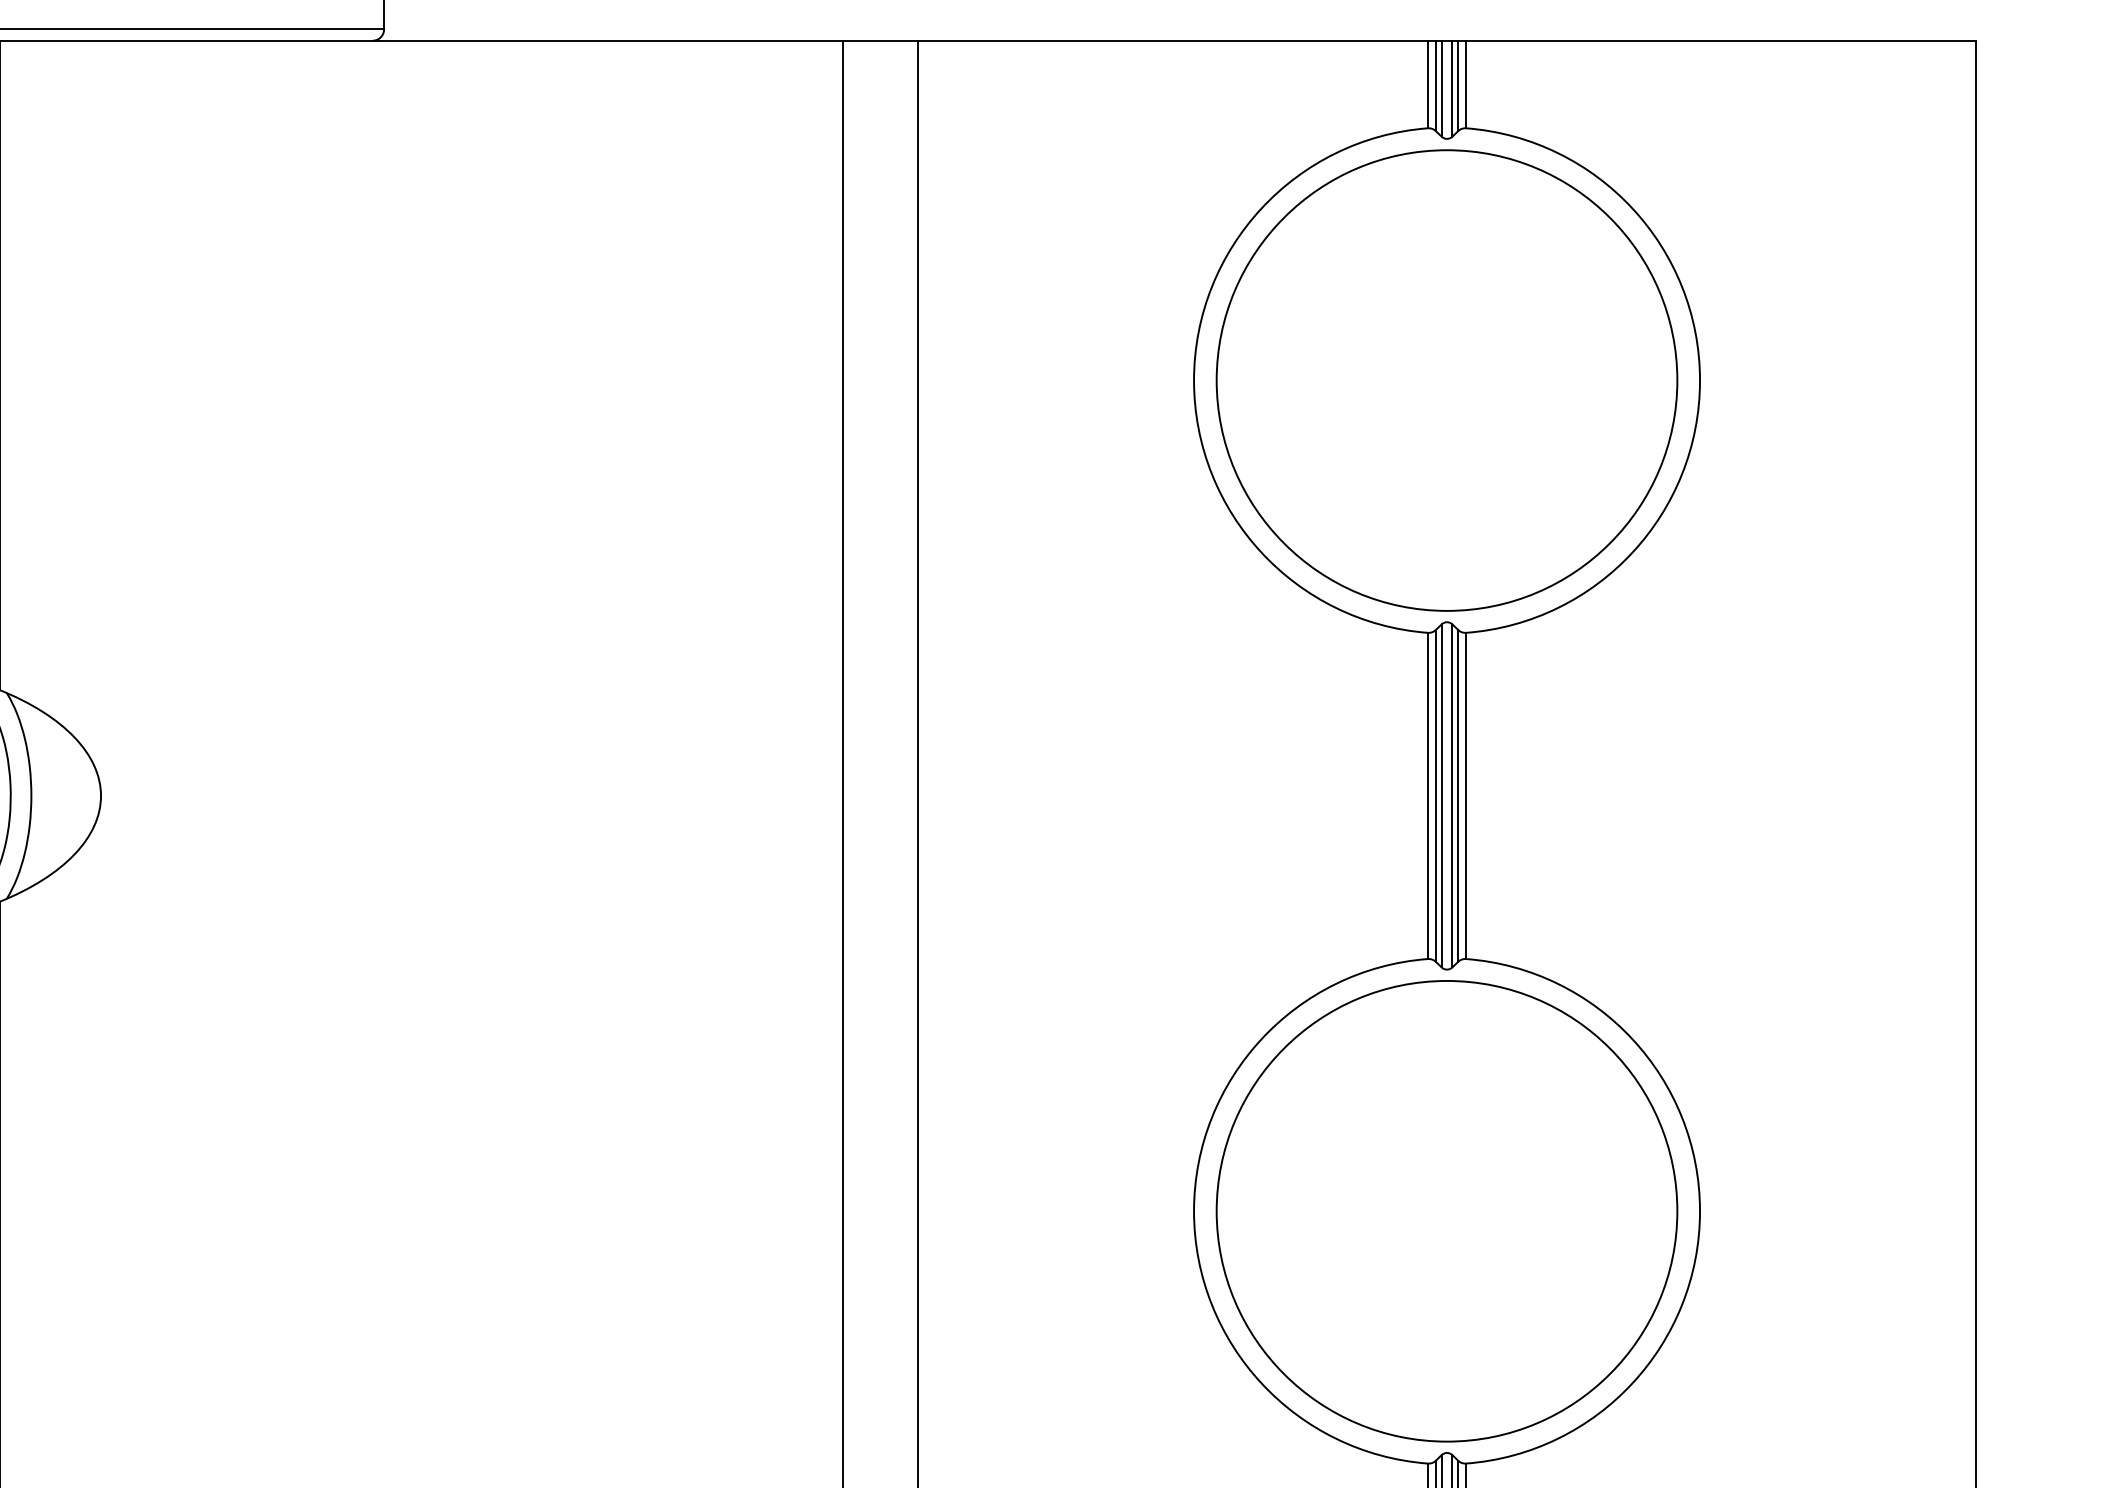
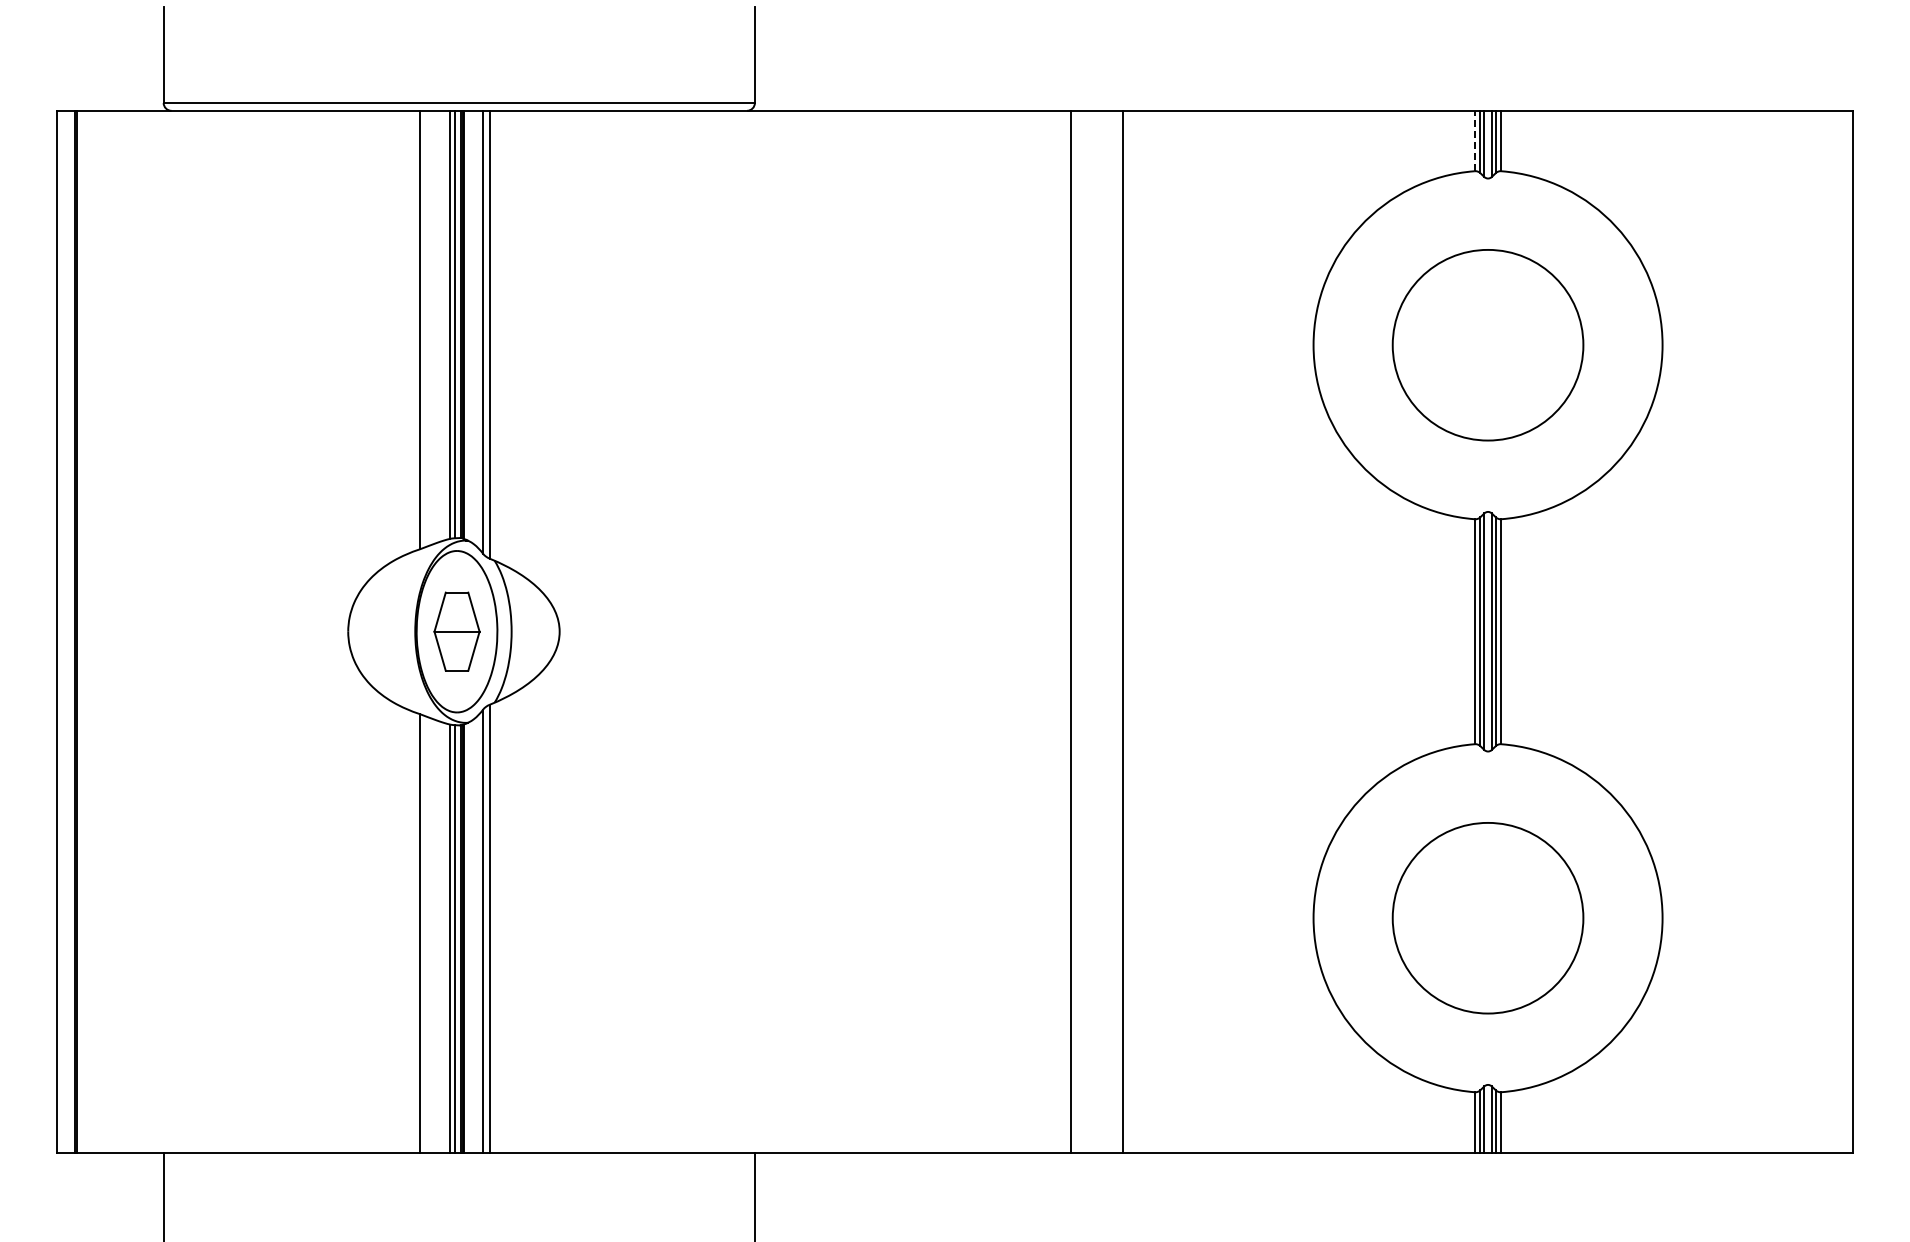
line: (1427, 83) -> (1474, 140), solid -> dashed
circle: (1446, 380) -> (1487, 345), size x0.6
circle: (1446, 1211) -> (1487, 918), size x0.6

